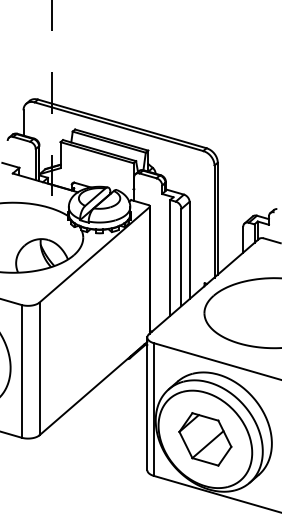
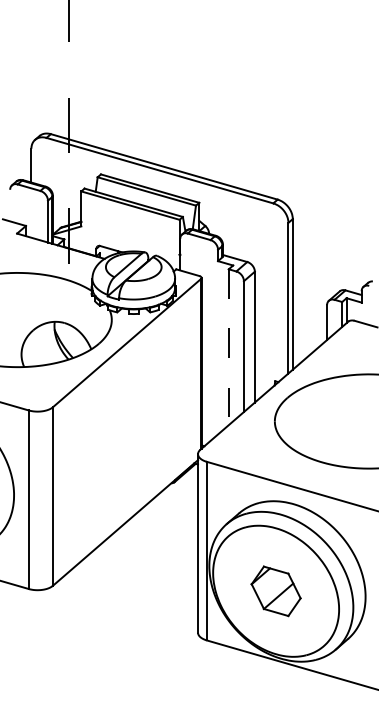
line: (170, 257) -> (229, 346), solid -> dashed
part: (205, 439) -> (276, 591), size x0.7

